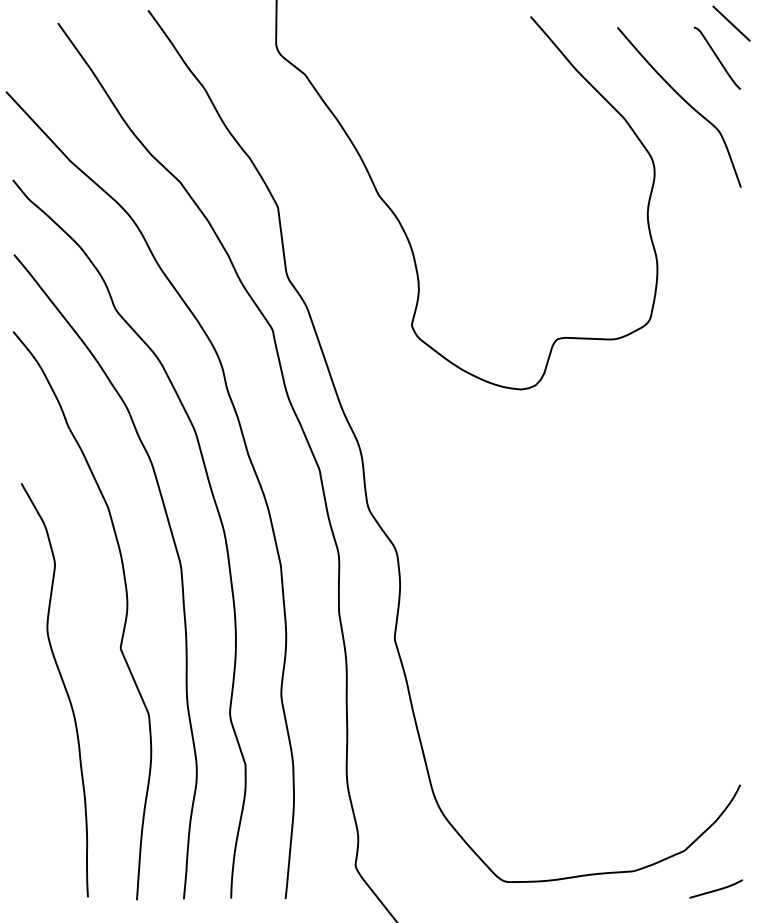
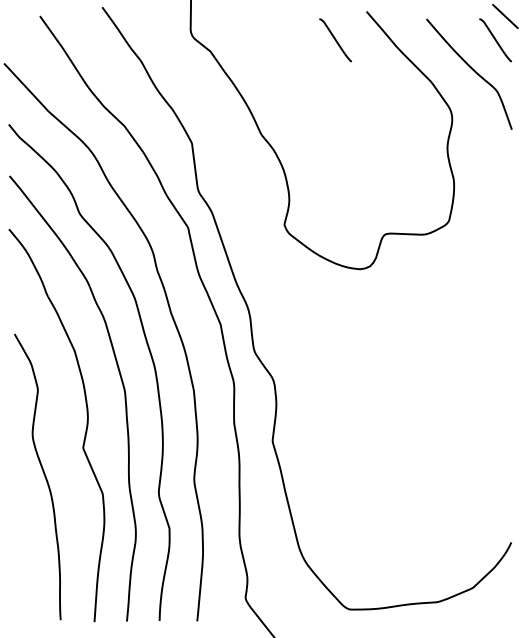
curve: (485, 58) -> (335, 40), added
curve: (715, 889) -> (494, 614), removed

